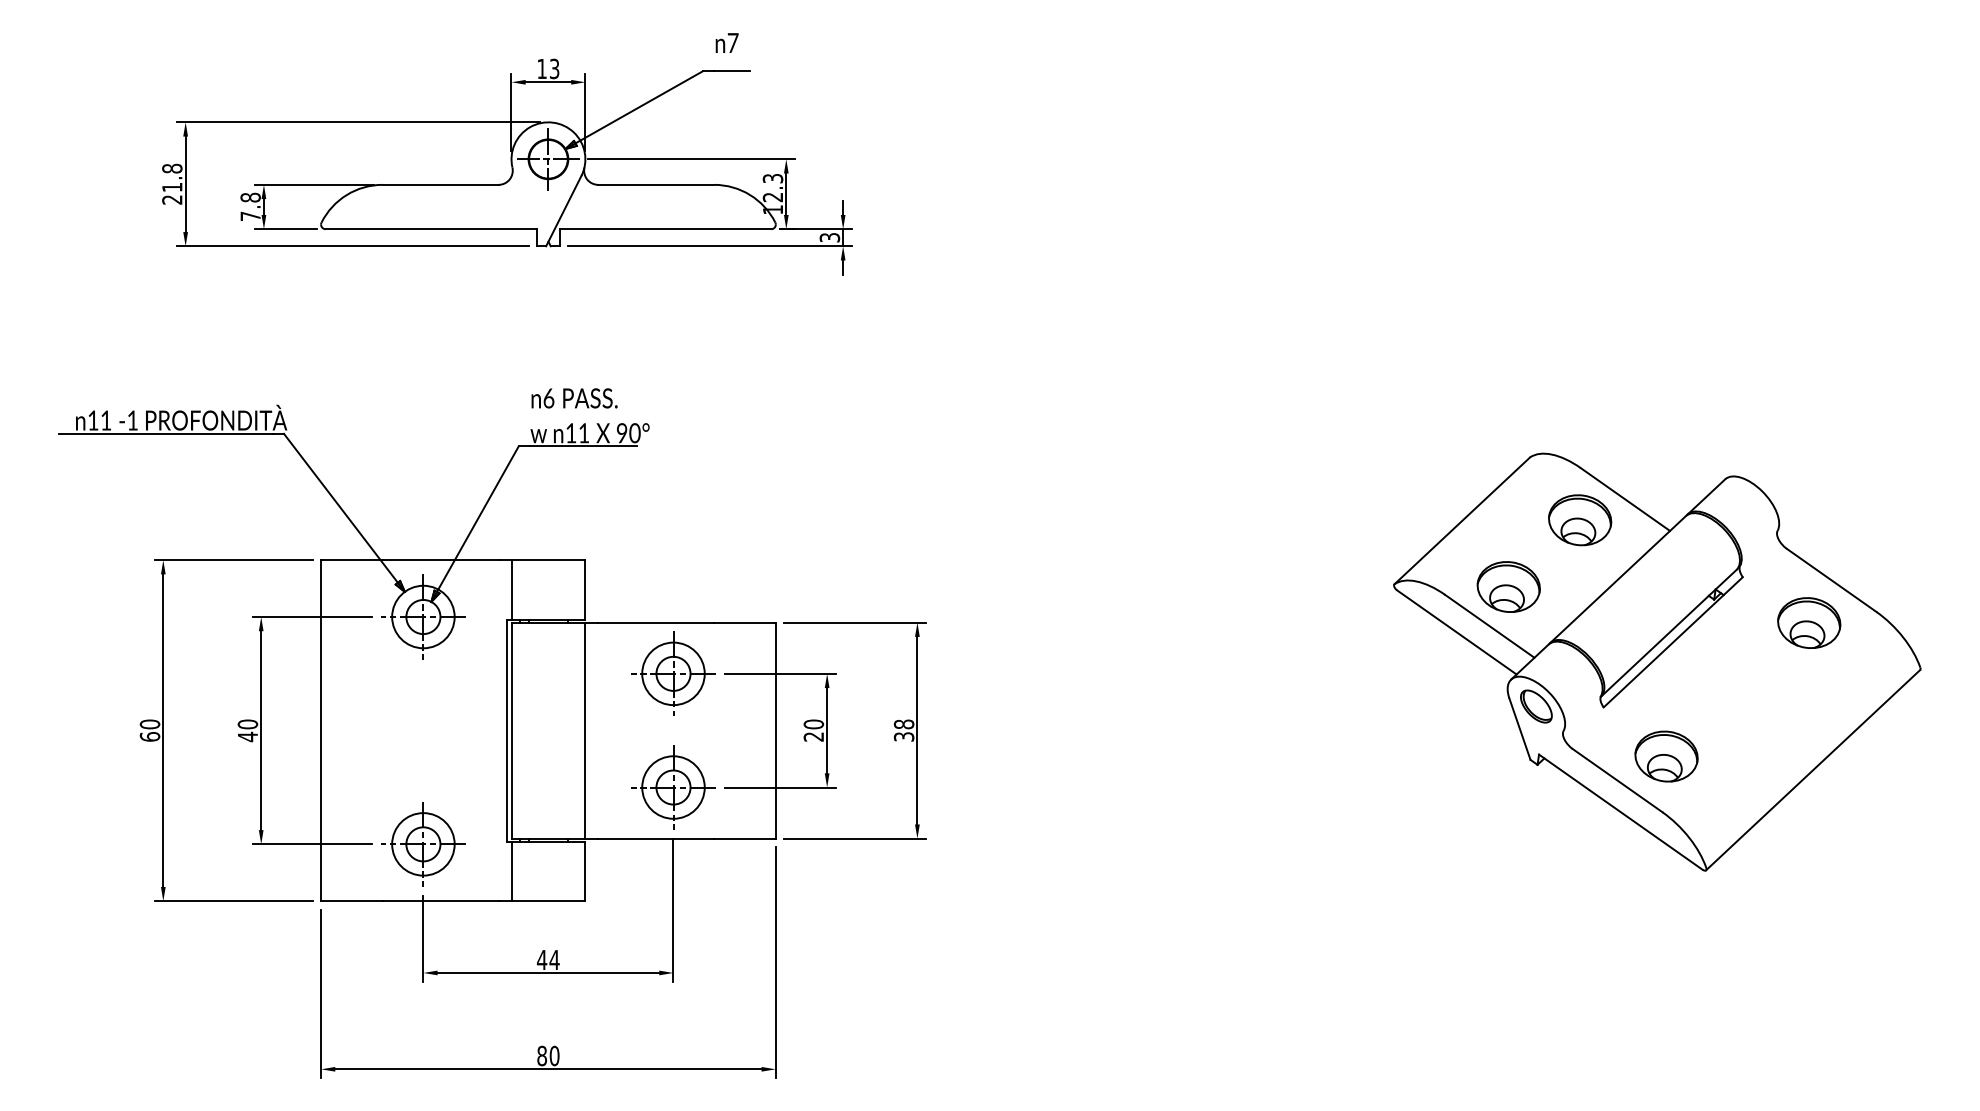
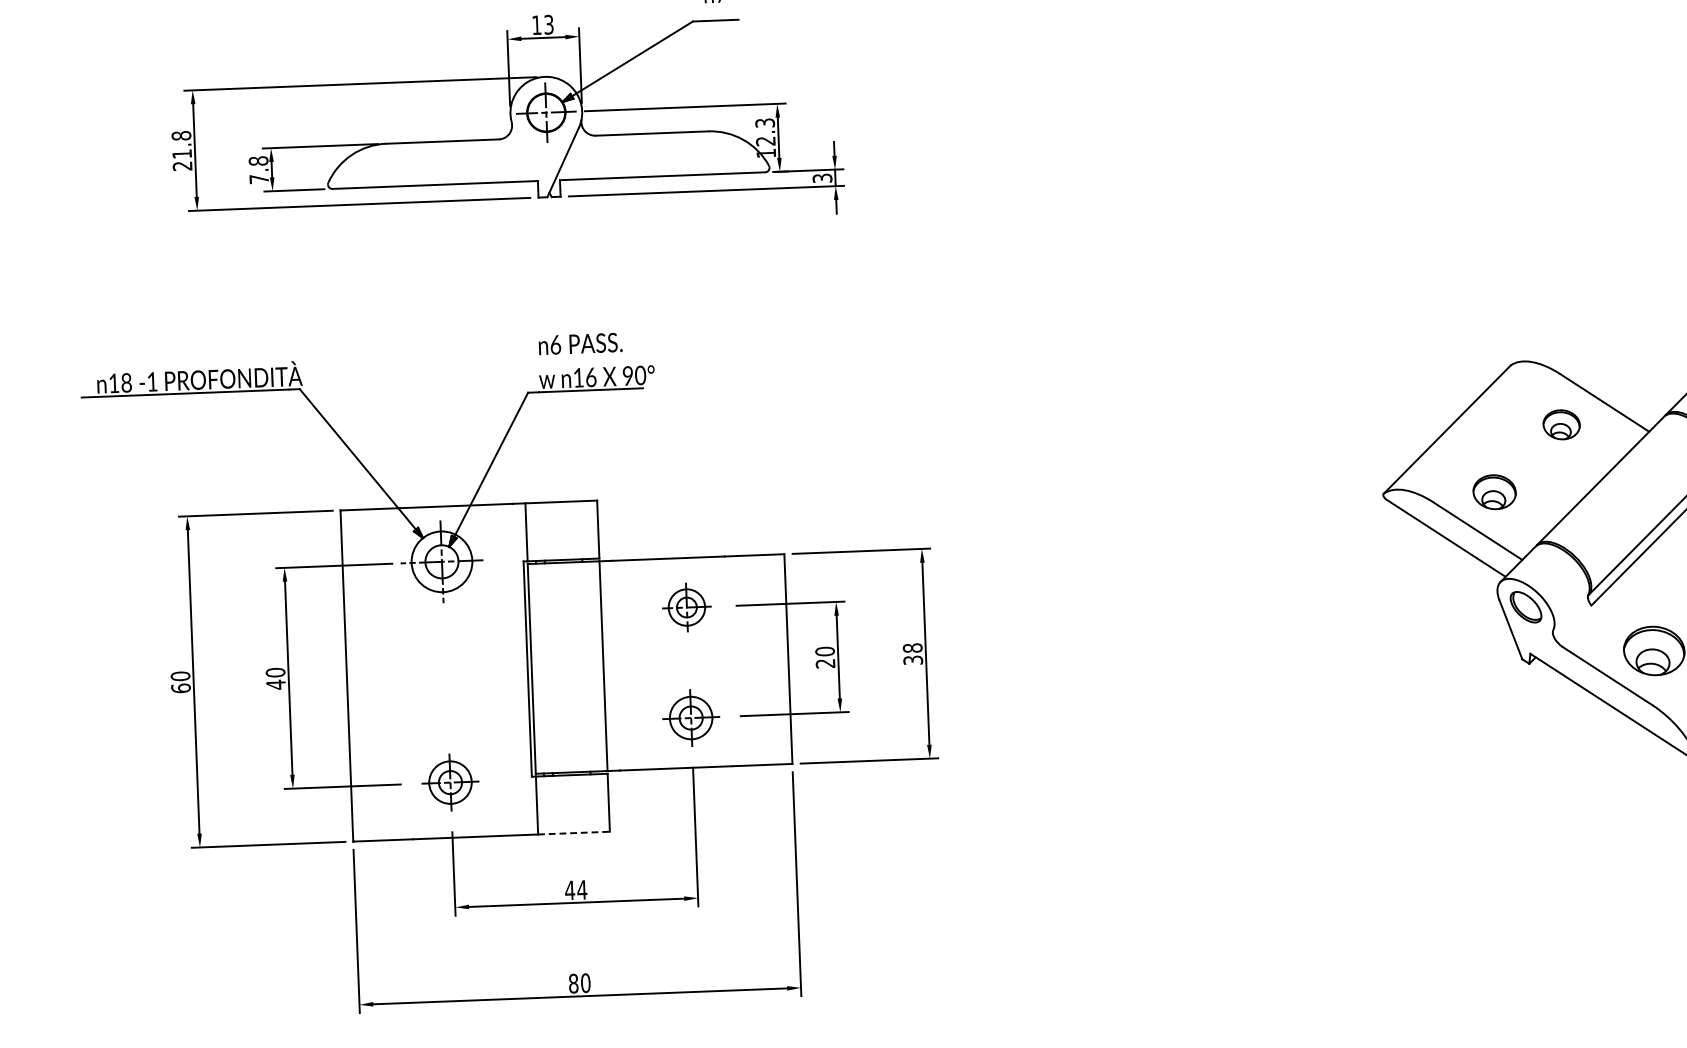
text: (105, 420) -> (125, 382), 11 -> 18
text: (584, 433) -> (591, 377), 11 -> 16
part: (1580, 520) -> (1561, 424), size x0.6
part: (1508, 586) -> (1494, 491), size x0.7
part: (673, 673) -> (686, 607), size x0.6
part: (673, 787) -> (691, 718), size x0.7
part: (423, 844) -> (450, 782), size x0.7
line: (548, 901) -> (574, 833), solid -> dashed

